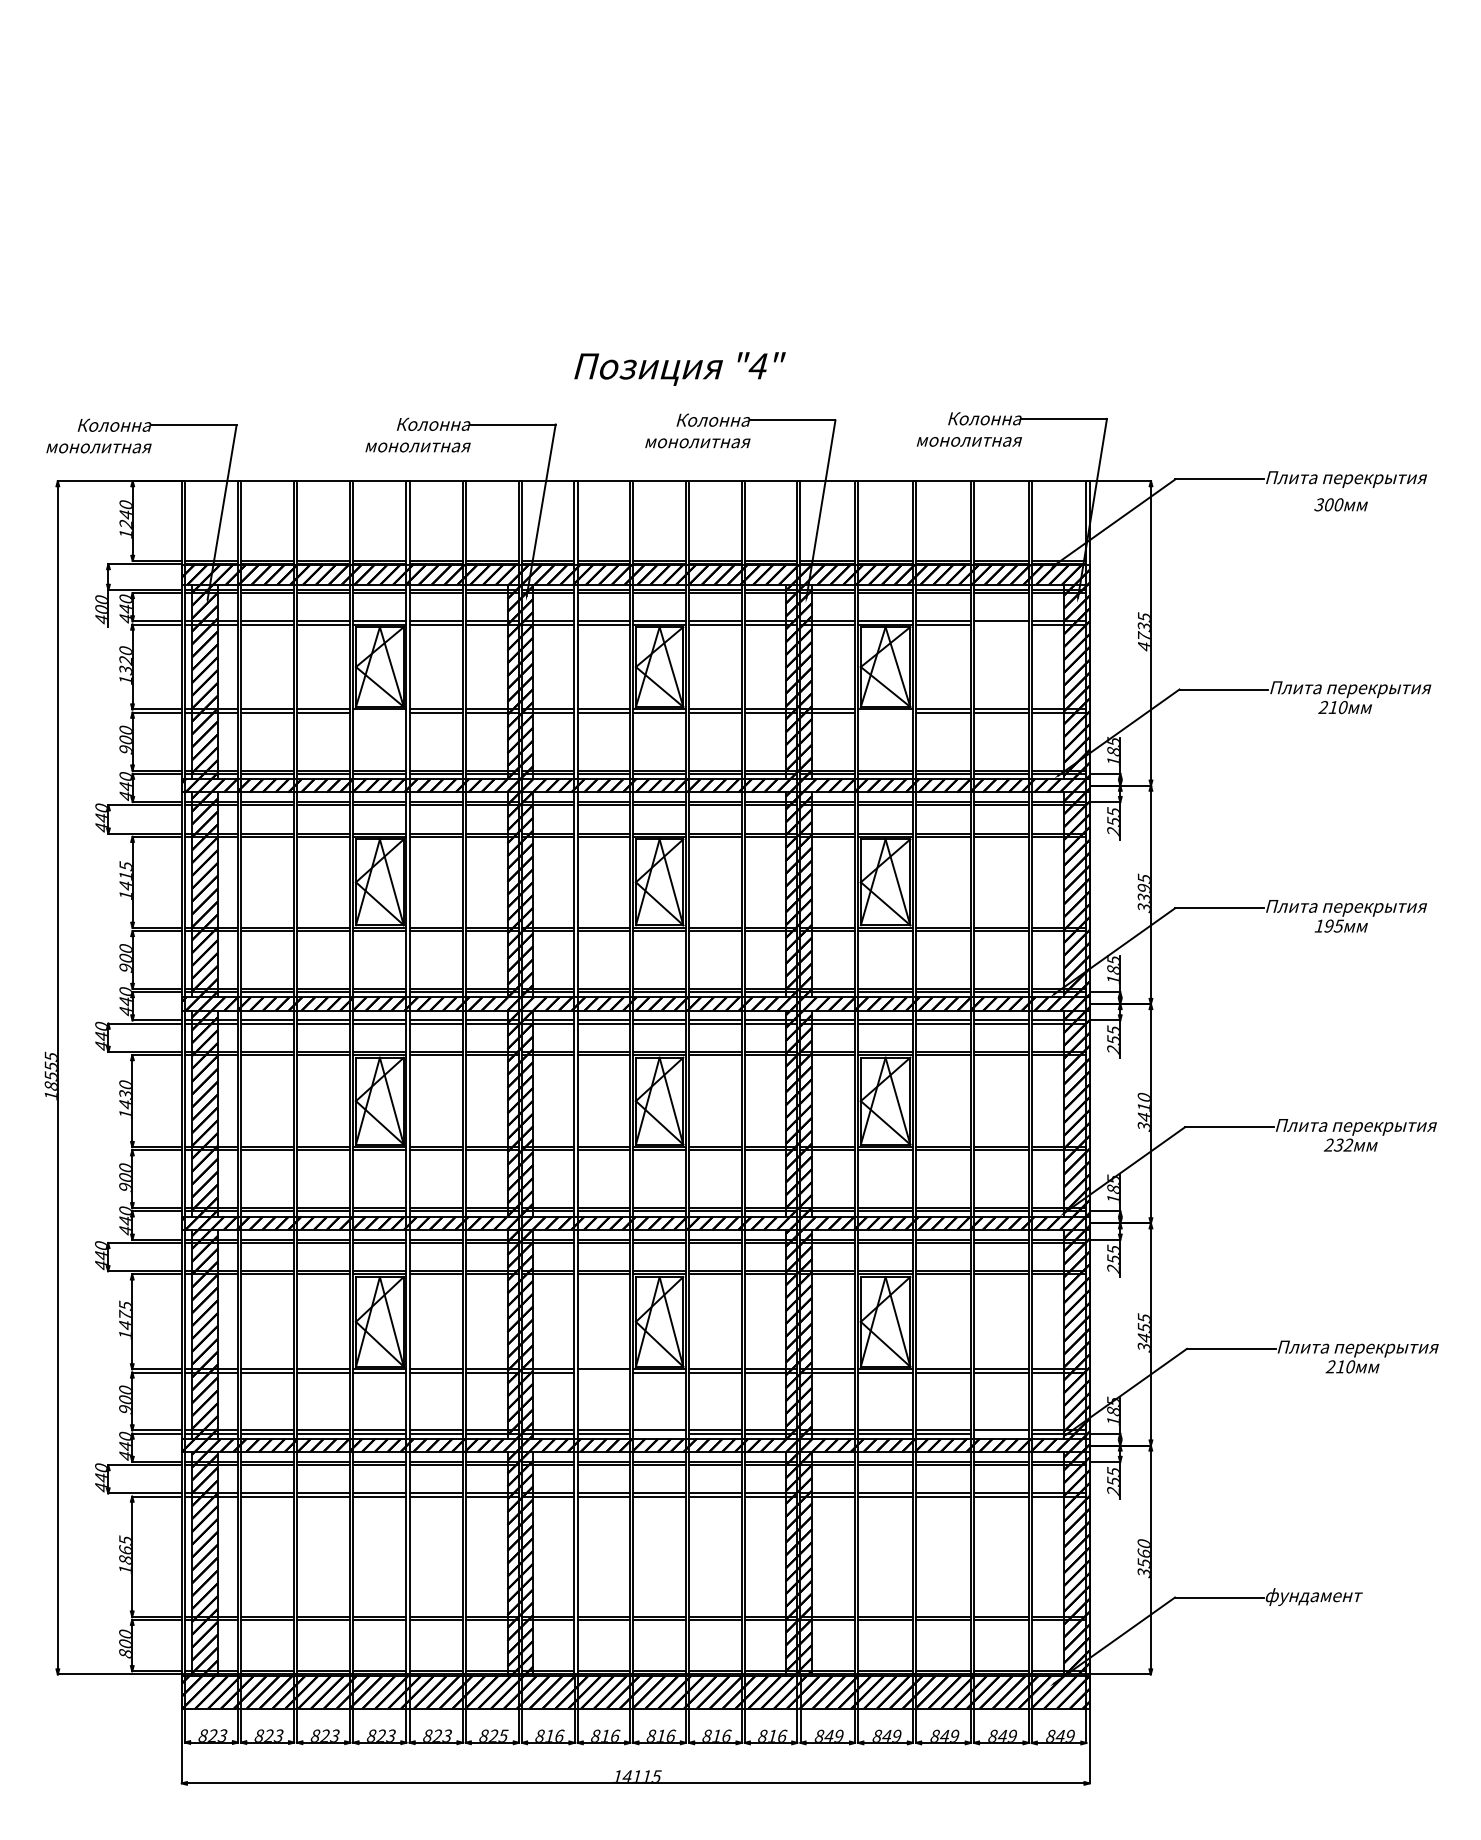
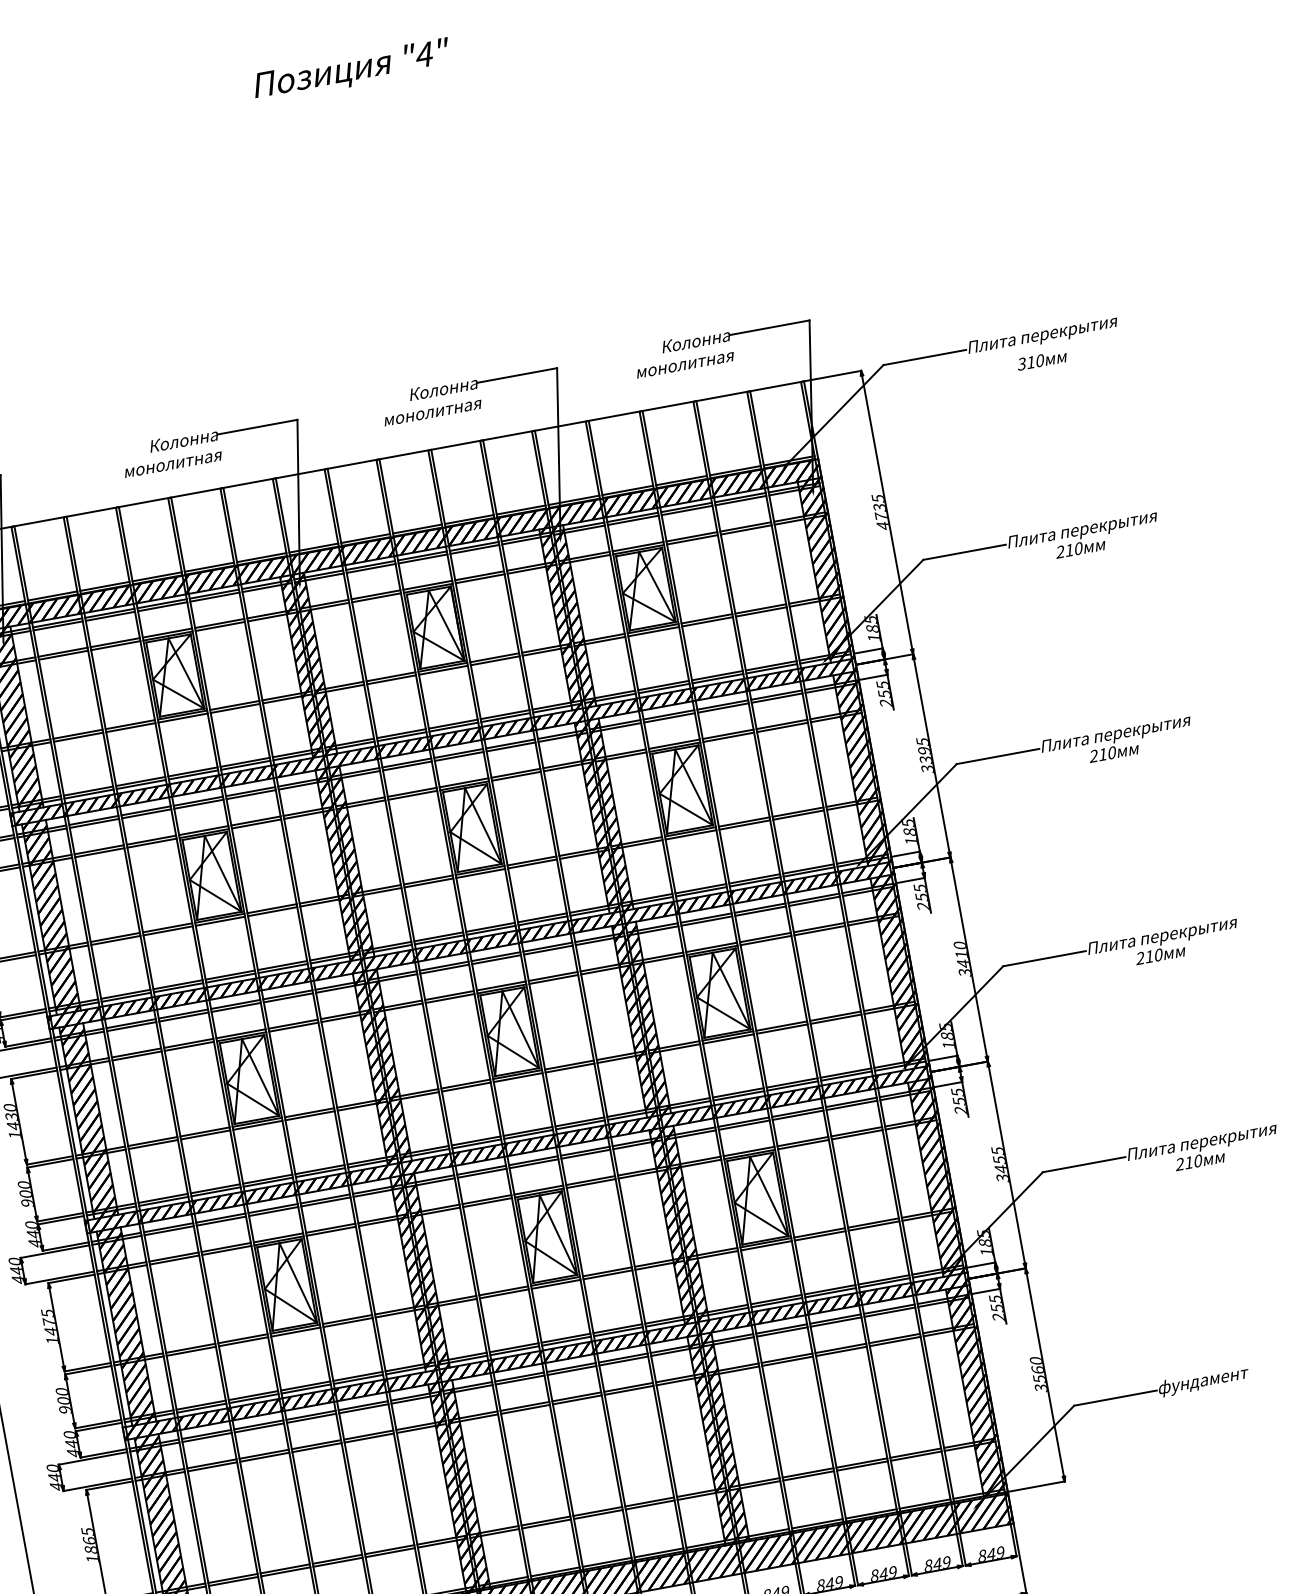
text: (679, 368) -> (351, 70), moved
text: (1328, 504) -> (1030, 362), 300 -> 310
line: (1000, 624) -> (745, 529), added
line: (379, 712) -> (182, 717), added
line: (885, 712) -> (653, 631), added
text: (1328, 925) -> (1102, 754), 195 -> 210
text: (1343, 1144) -> (1153, 955), 232 -> 210
line: (603, 1372) -> (503, 1293), added
line: (659, 1433) -> (566, 1341), added
line: (1000, 1433) -> (883, 1282), added

